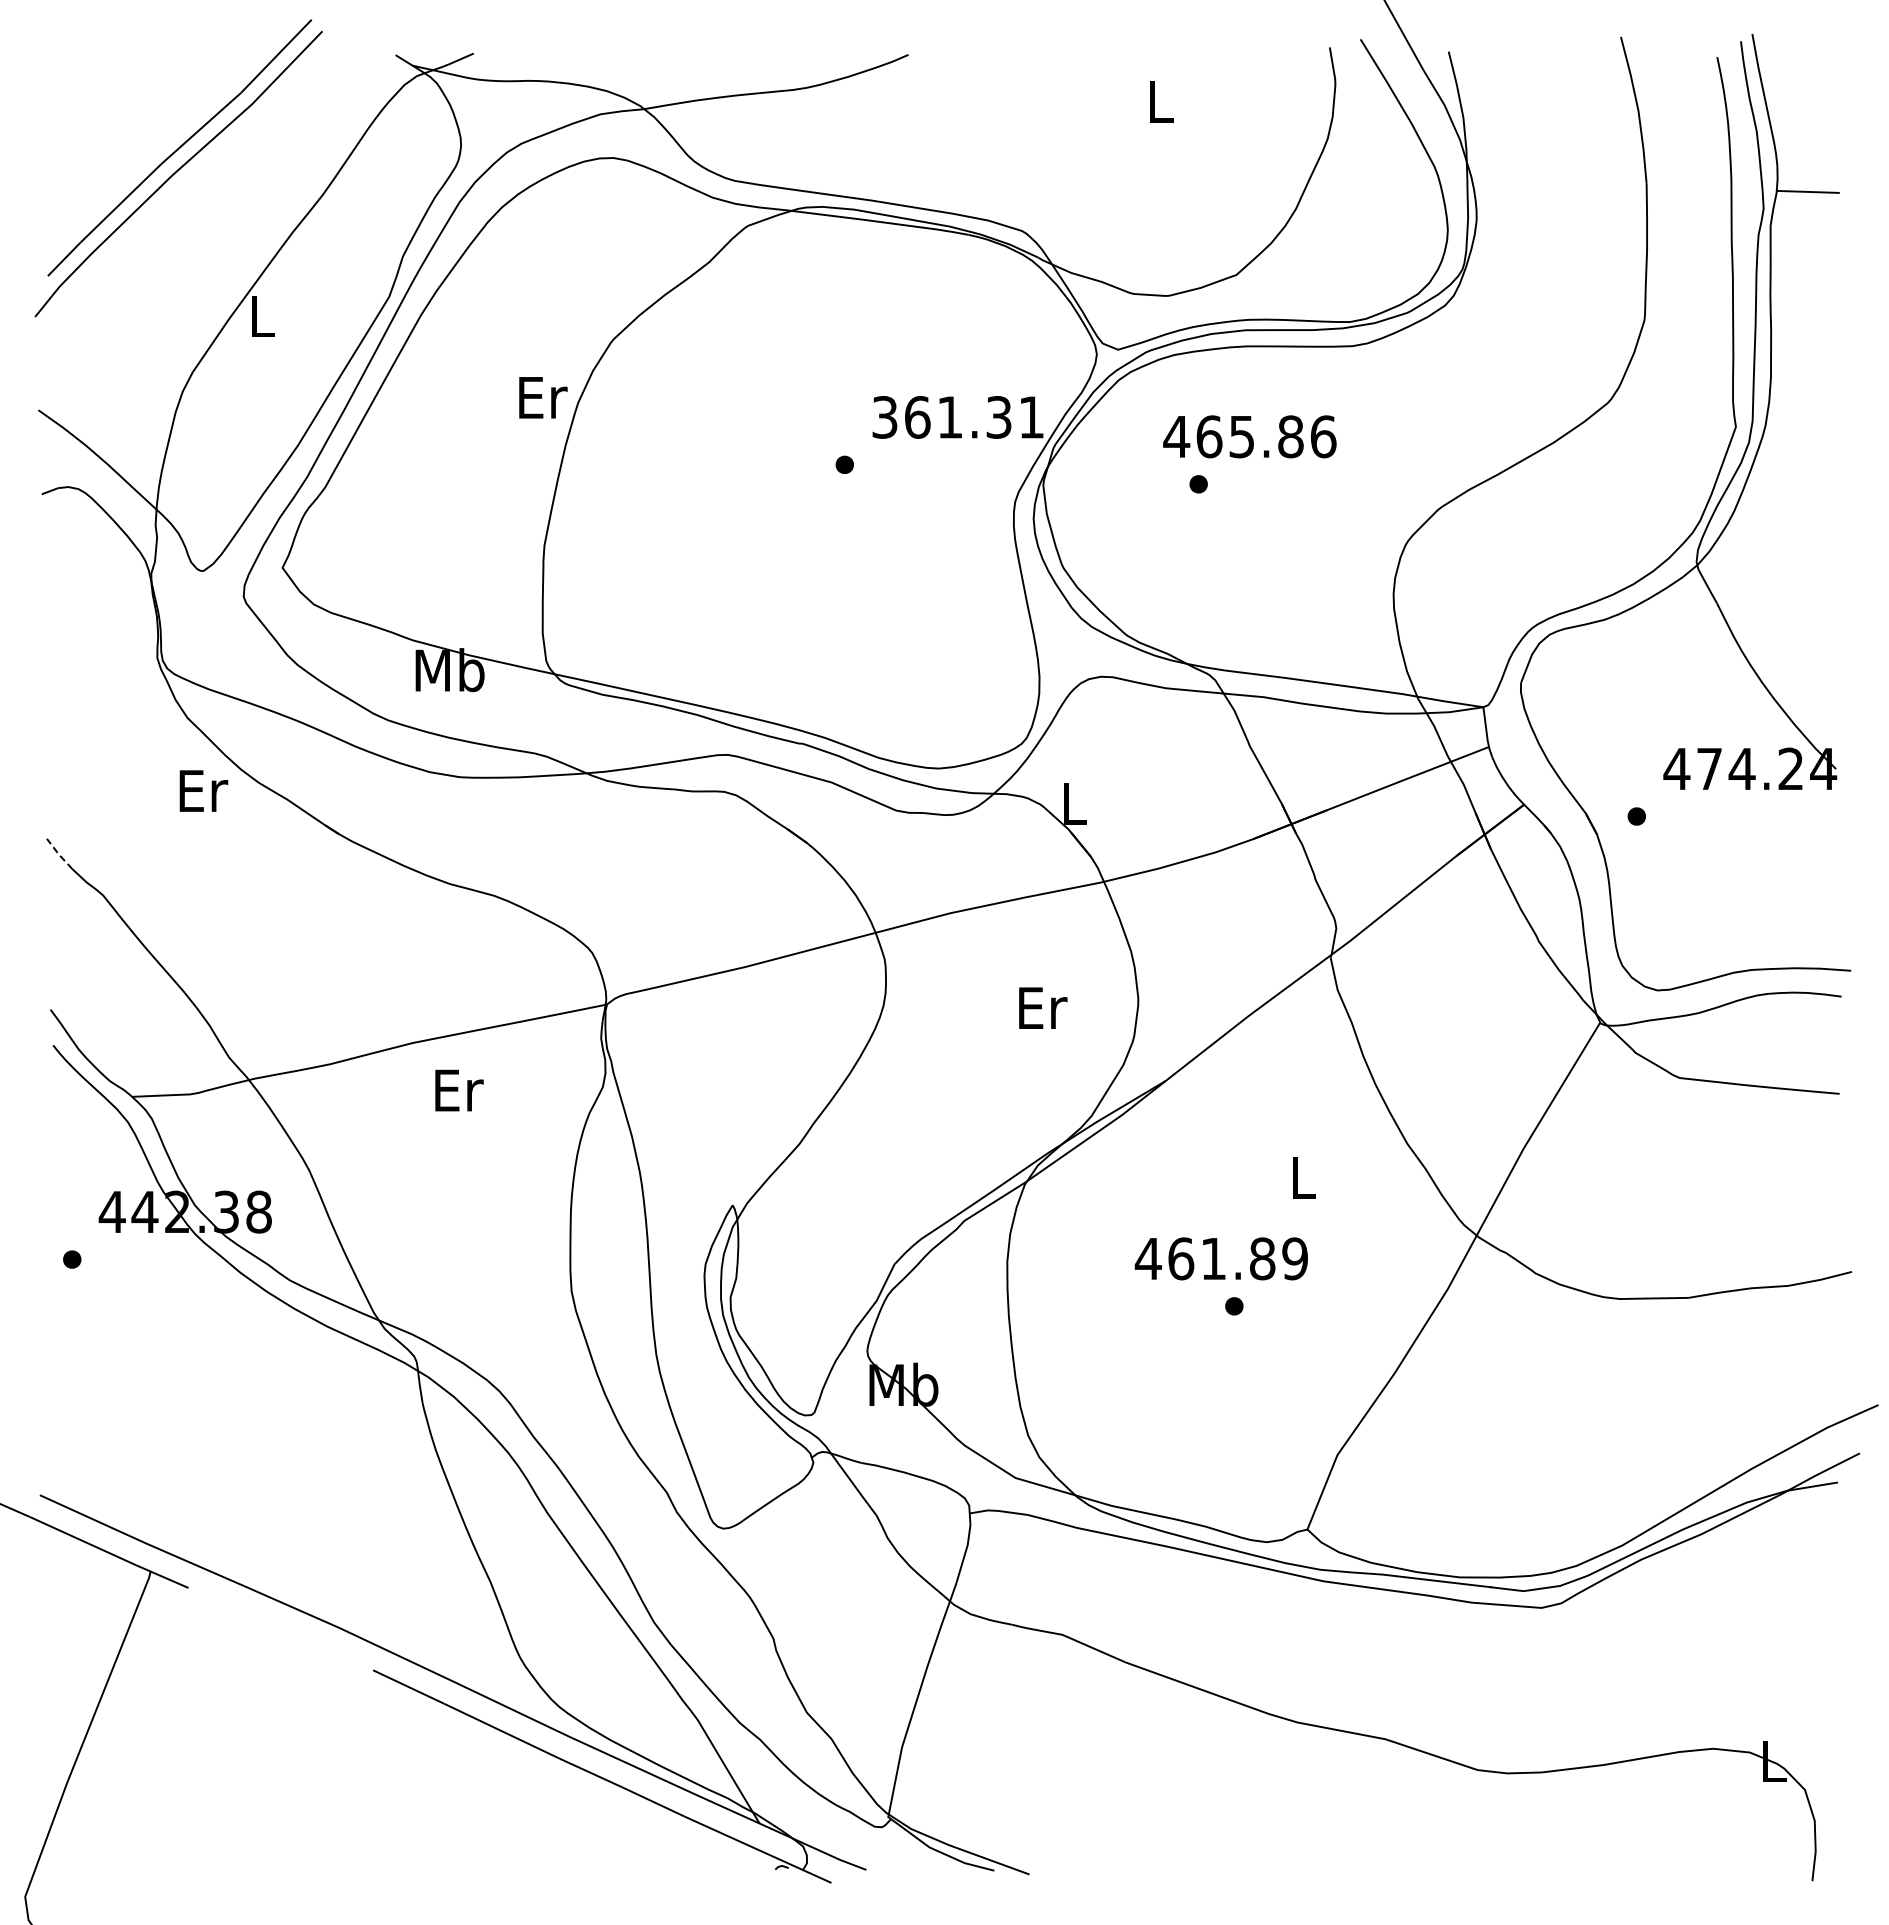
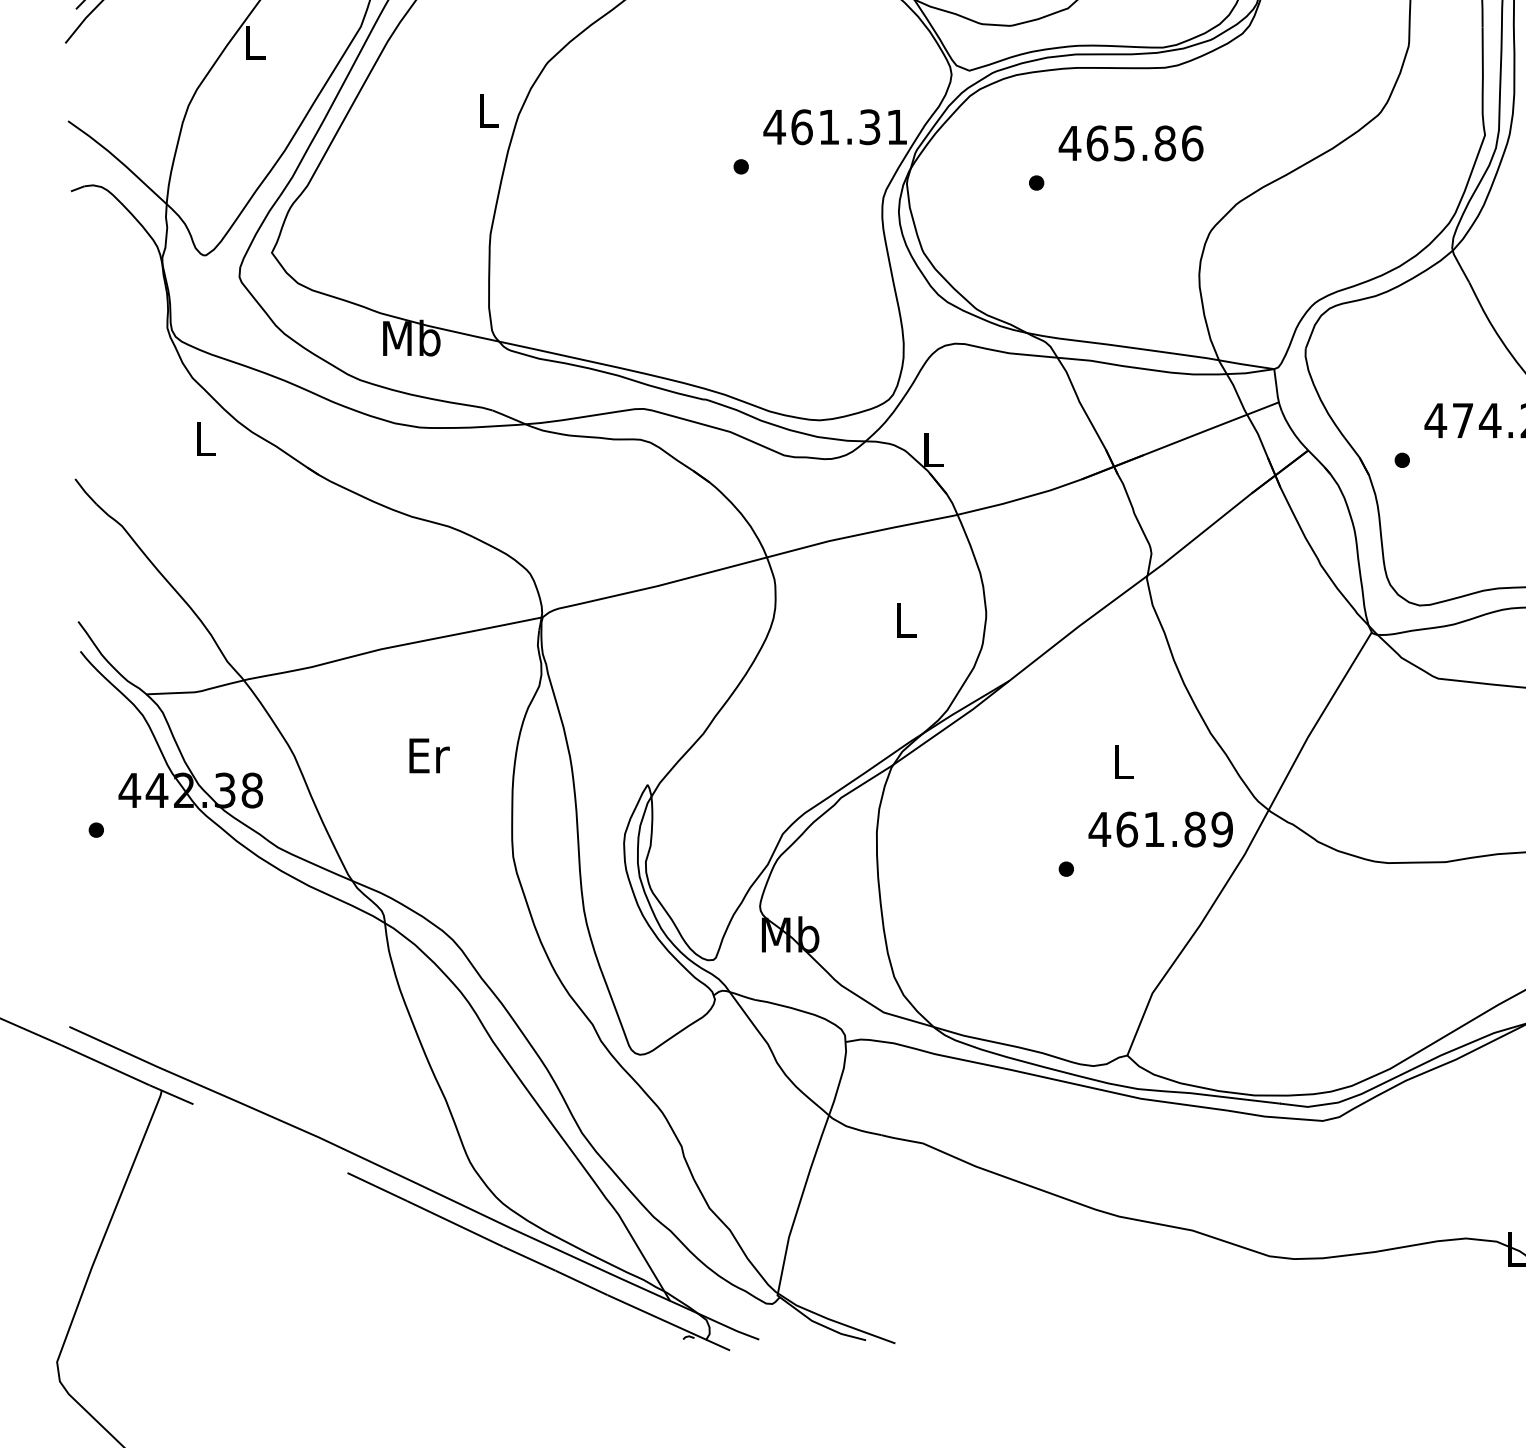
text: (543, 397) -> (489, 110), Er -> L
text: (884, 417) -> (774, 127), 361.31 -> 461.31
text: (1249, 436) -> (1130, 143), moved
text: (203, 790) -> (205, 438), Er -> L
line: (59, 854) -> (85, 492), dashed -> solid
text: (1043, 1007) -> (907, 619), Er -> L
text: (459, 1090) -> (429, 755), moved
text: (1220, 1258) -> (1159, 829), moved

